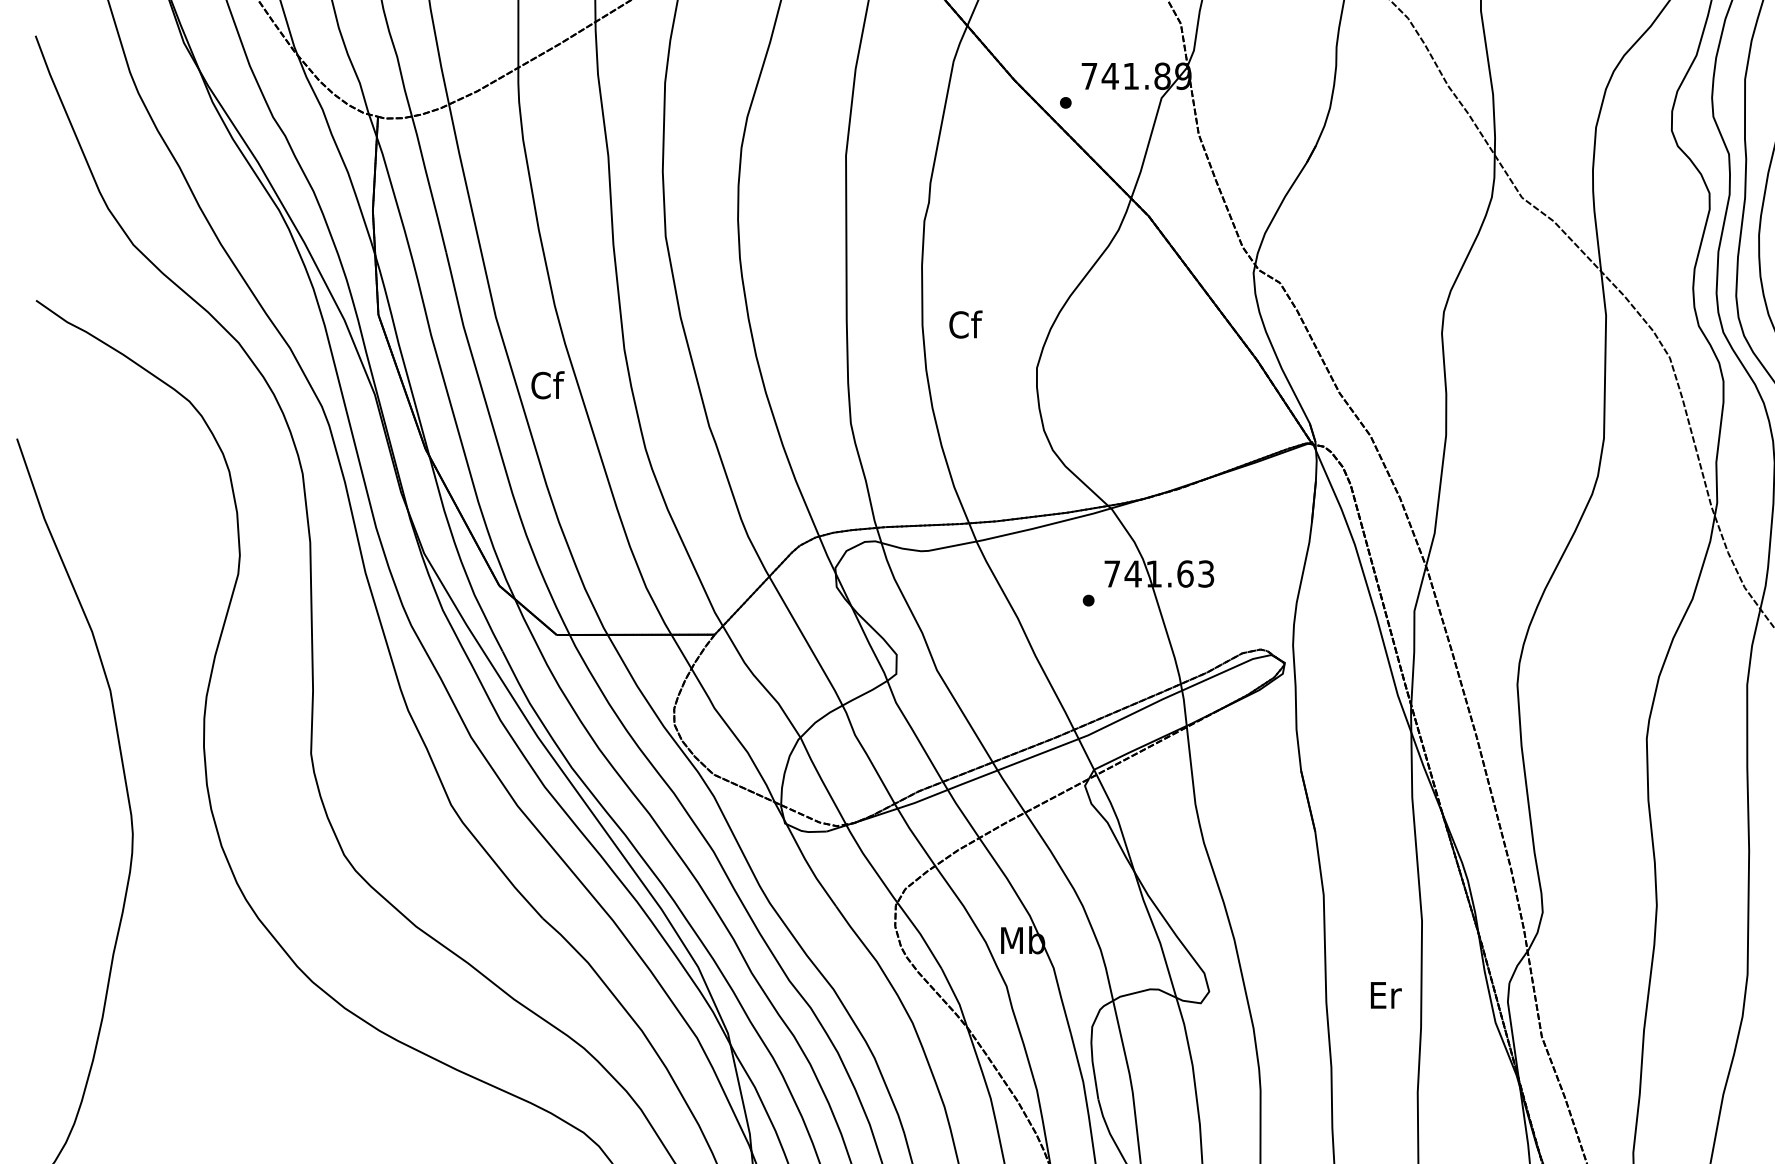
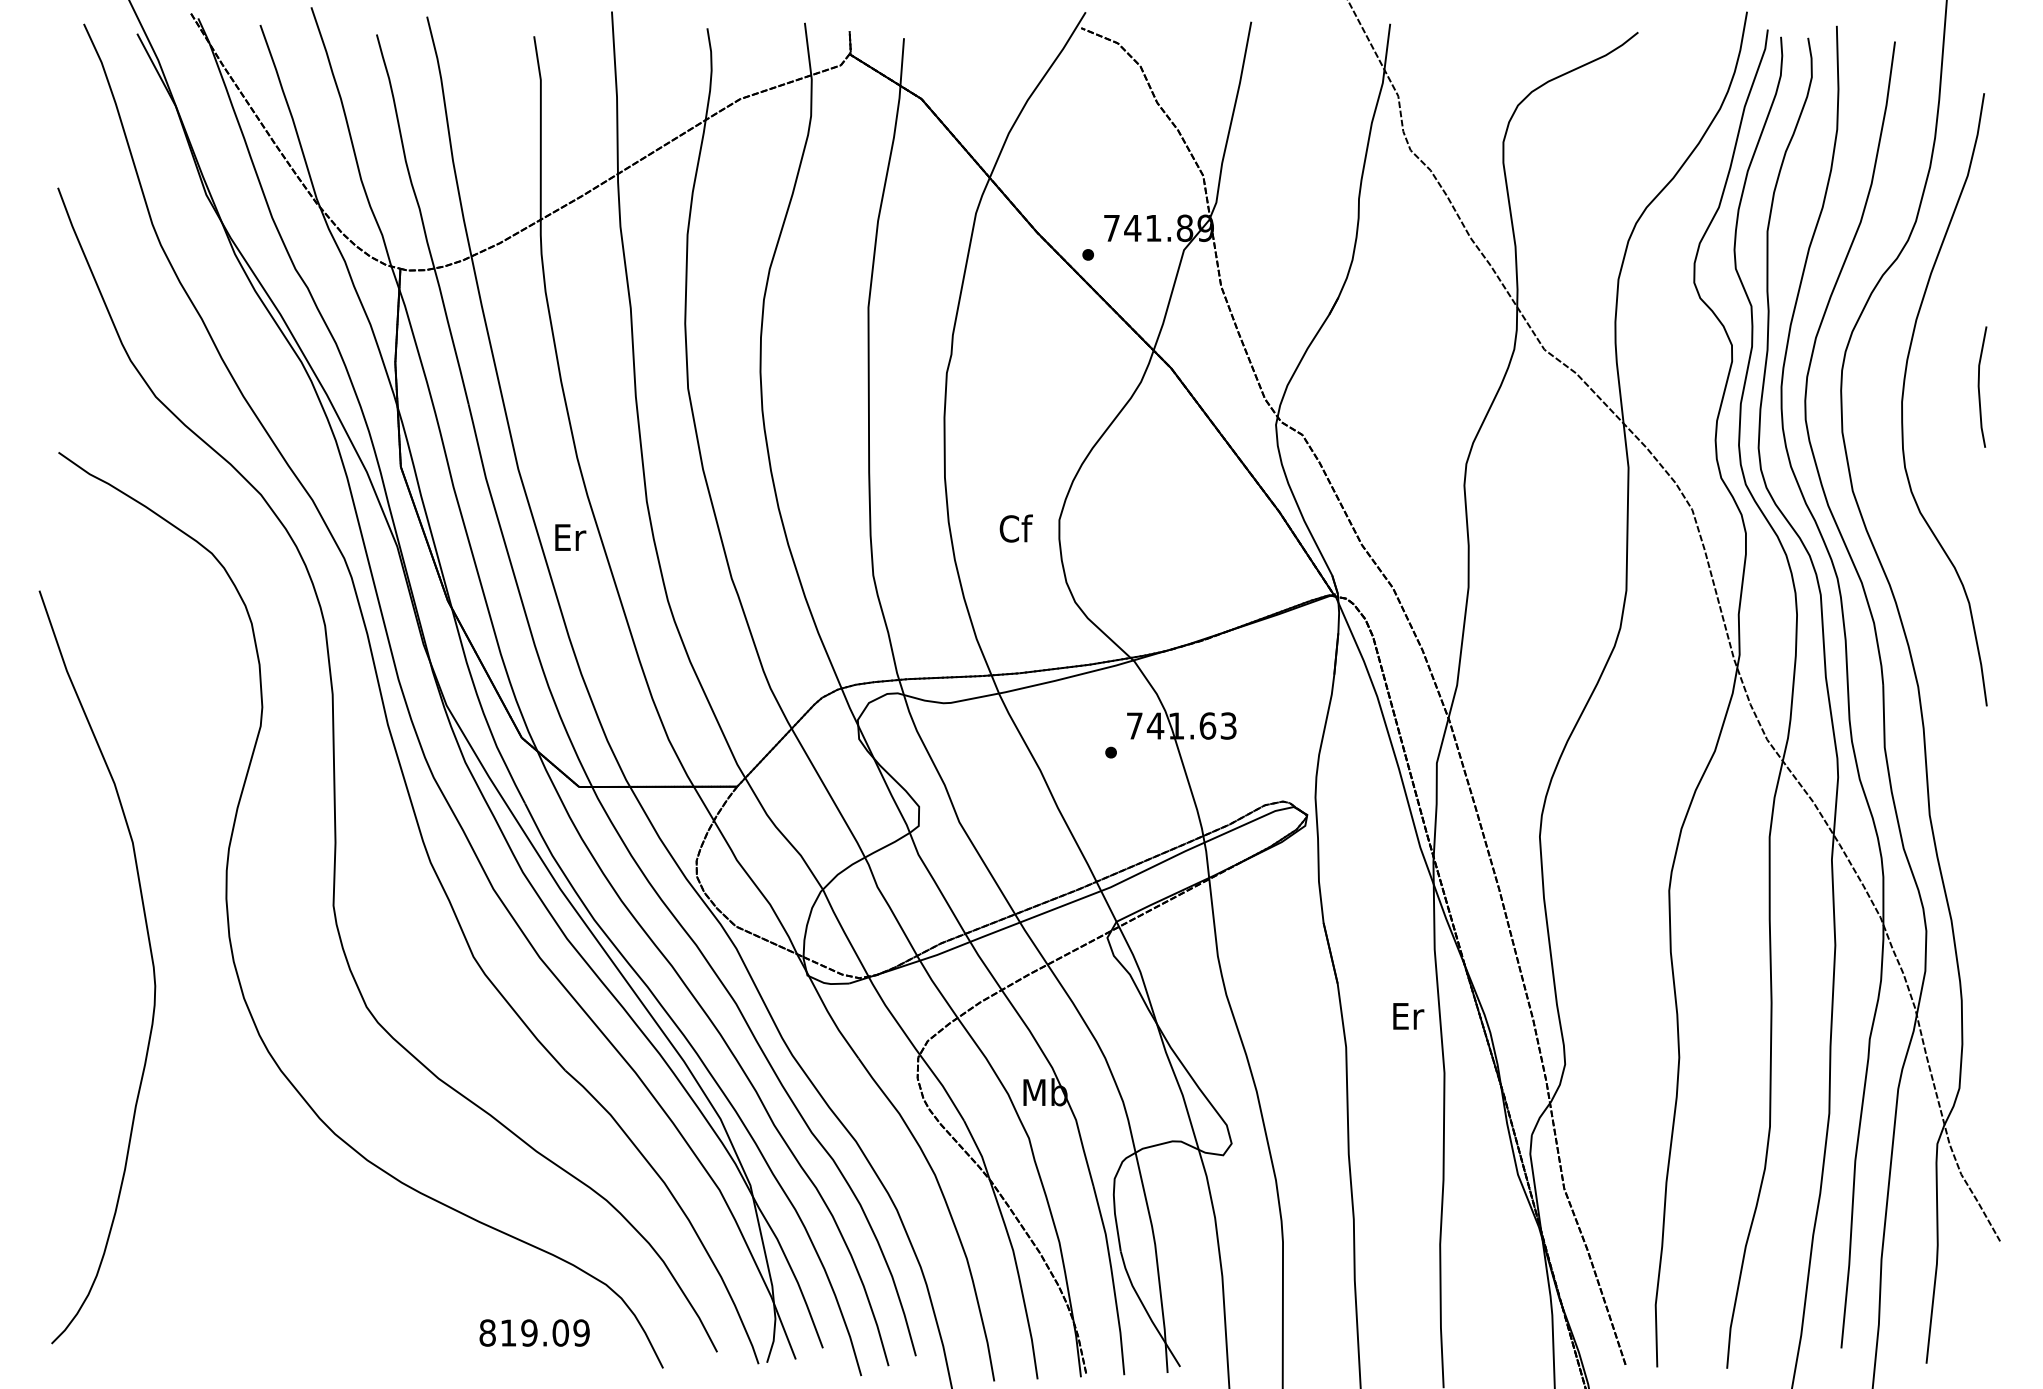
text: (965, 324) -> (1015, 528), moved
text: (547, 385) -> (569, 537), Cf -> Er
text: (1386, 995) -> (1408, 1016), moved

